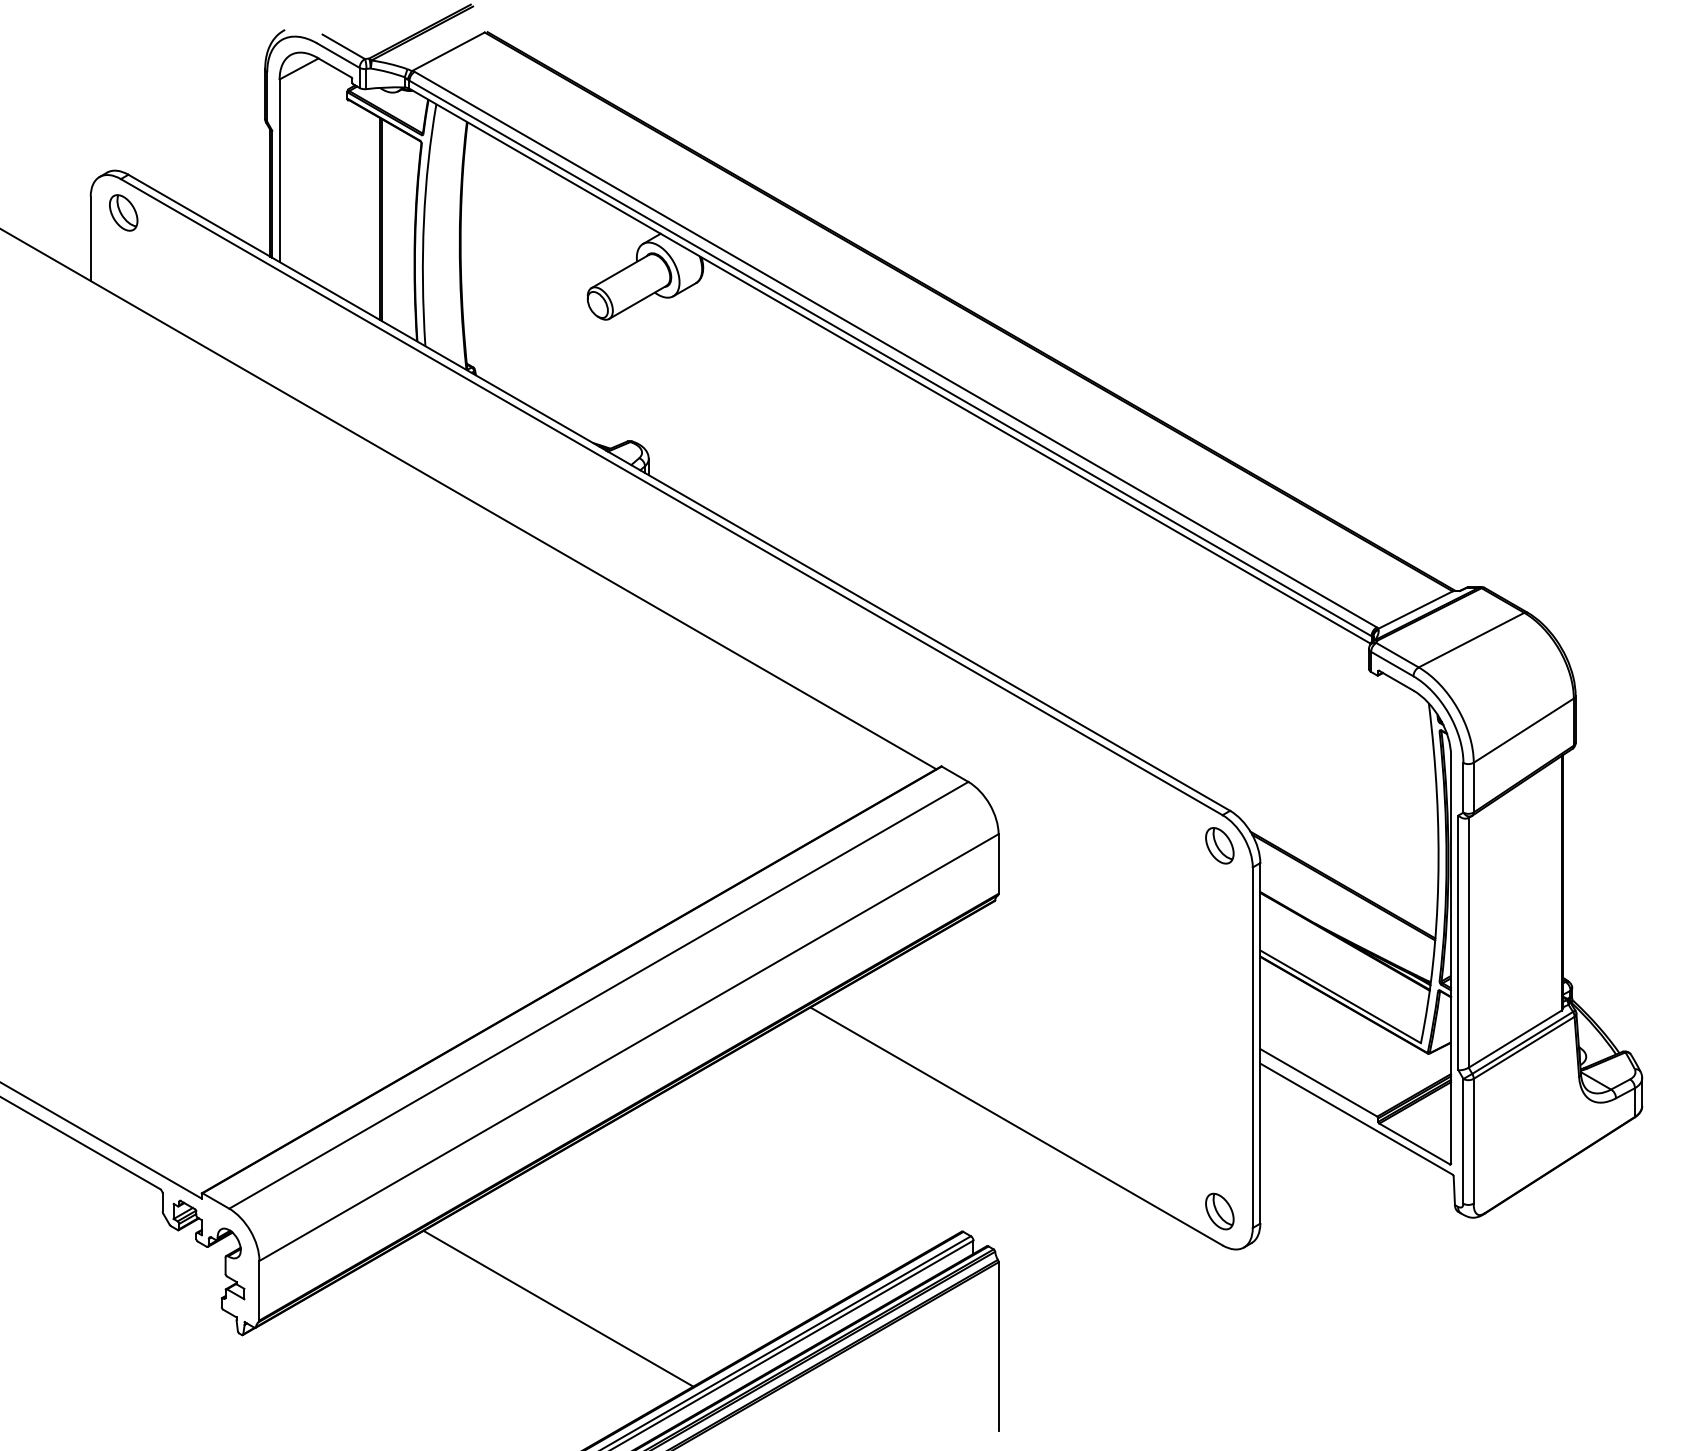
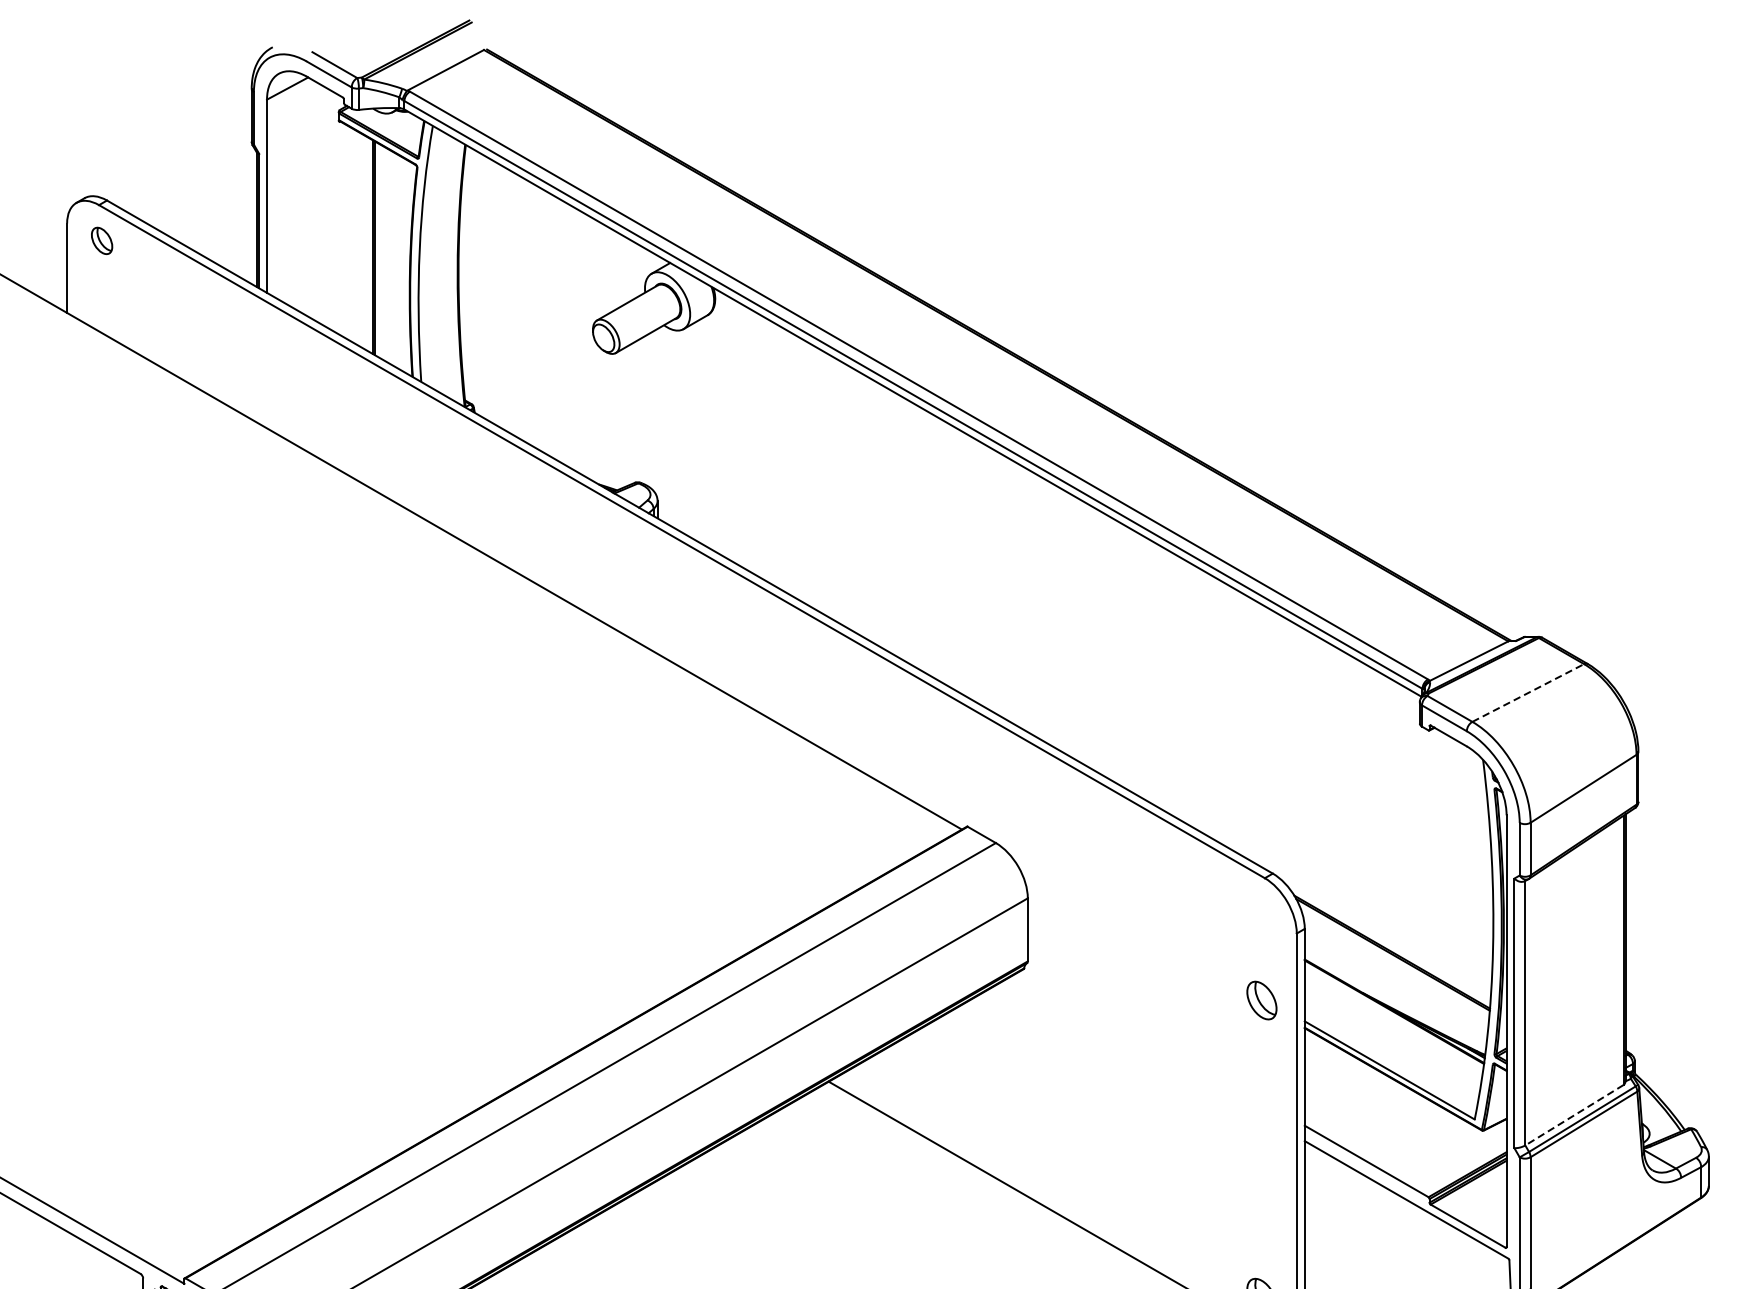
part: (123, 212) -> (101, 240), size x0.7
line: (1471, 639) -> (1528, 692), solid -> dashed
part: (1219, 845) -> (1261, 1000), moved
line: (1515, 1039) -> (1574, 1115), solid -> dashed

